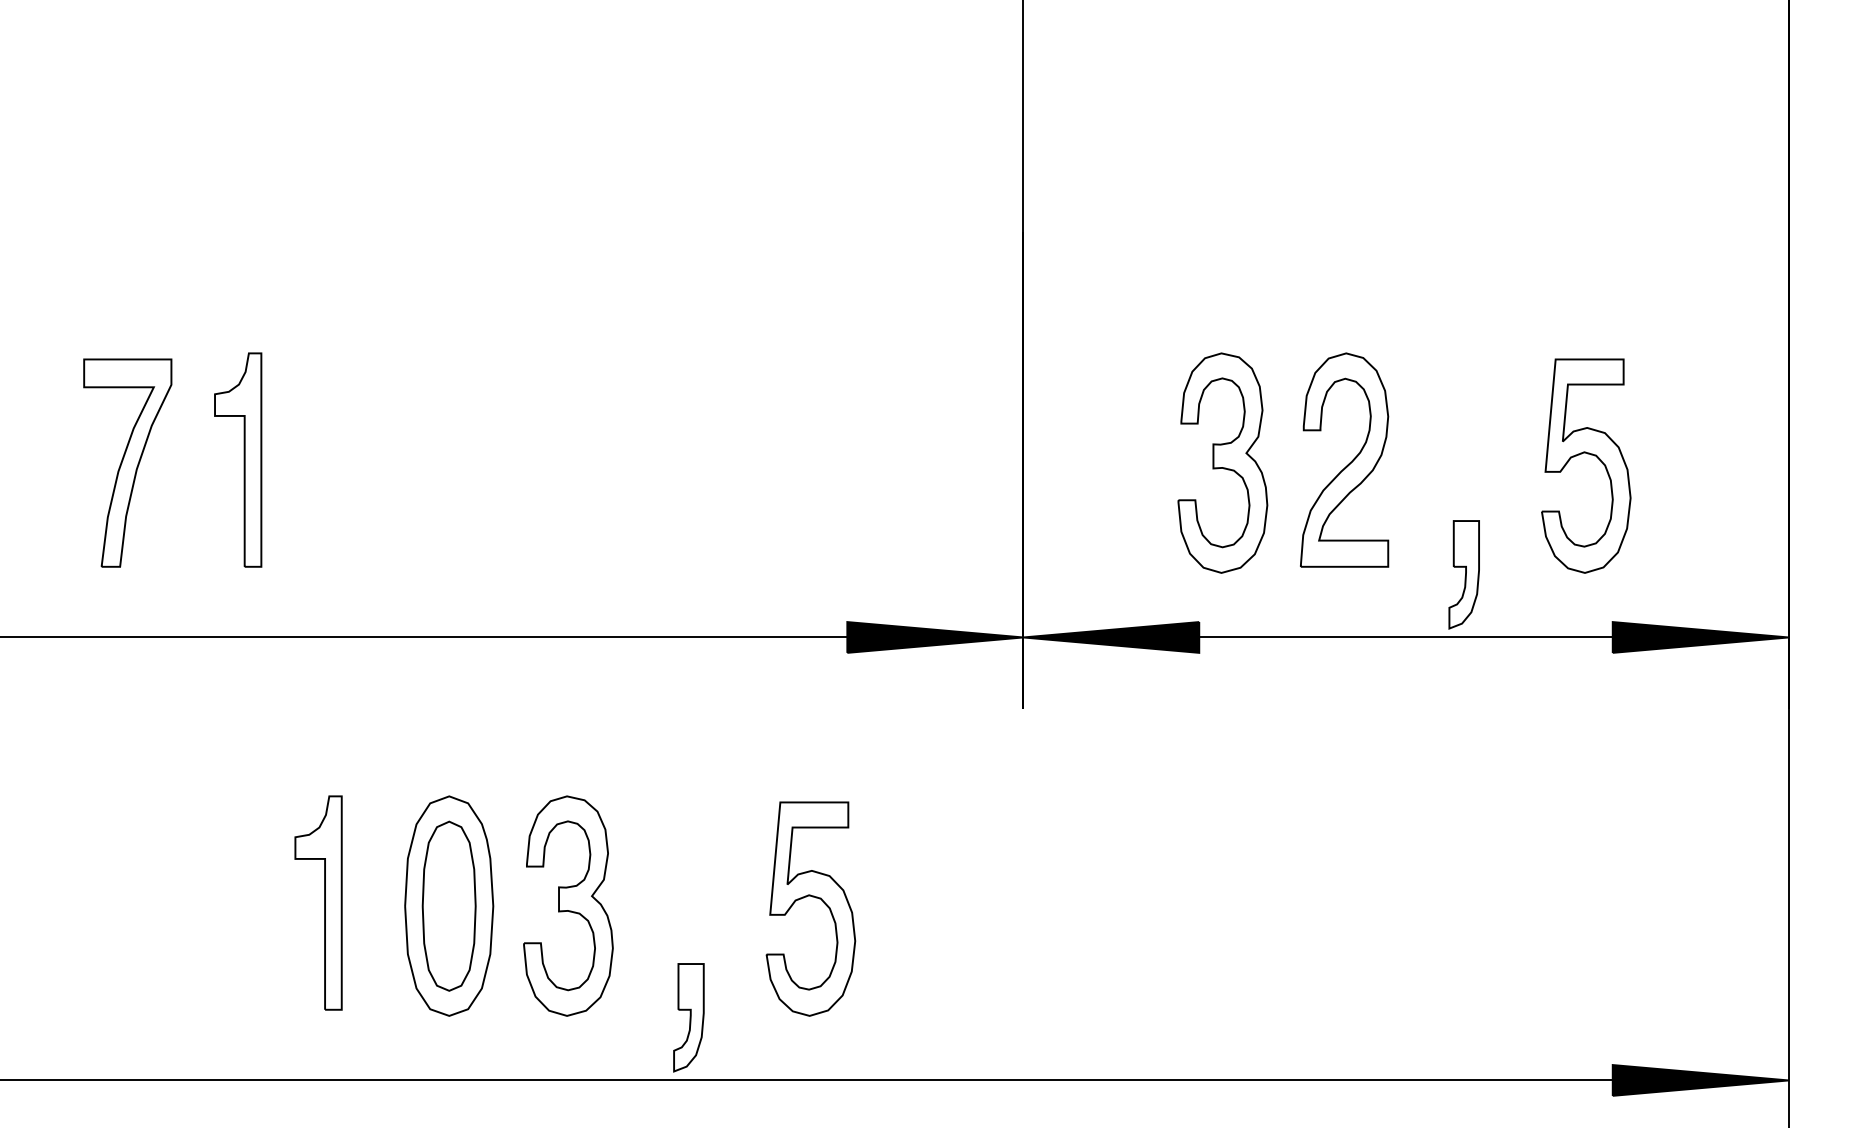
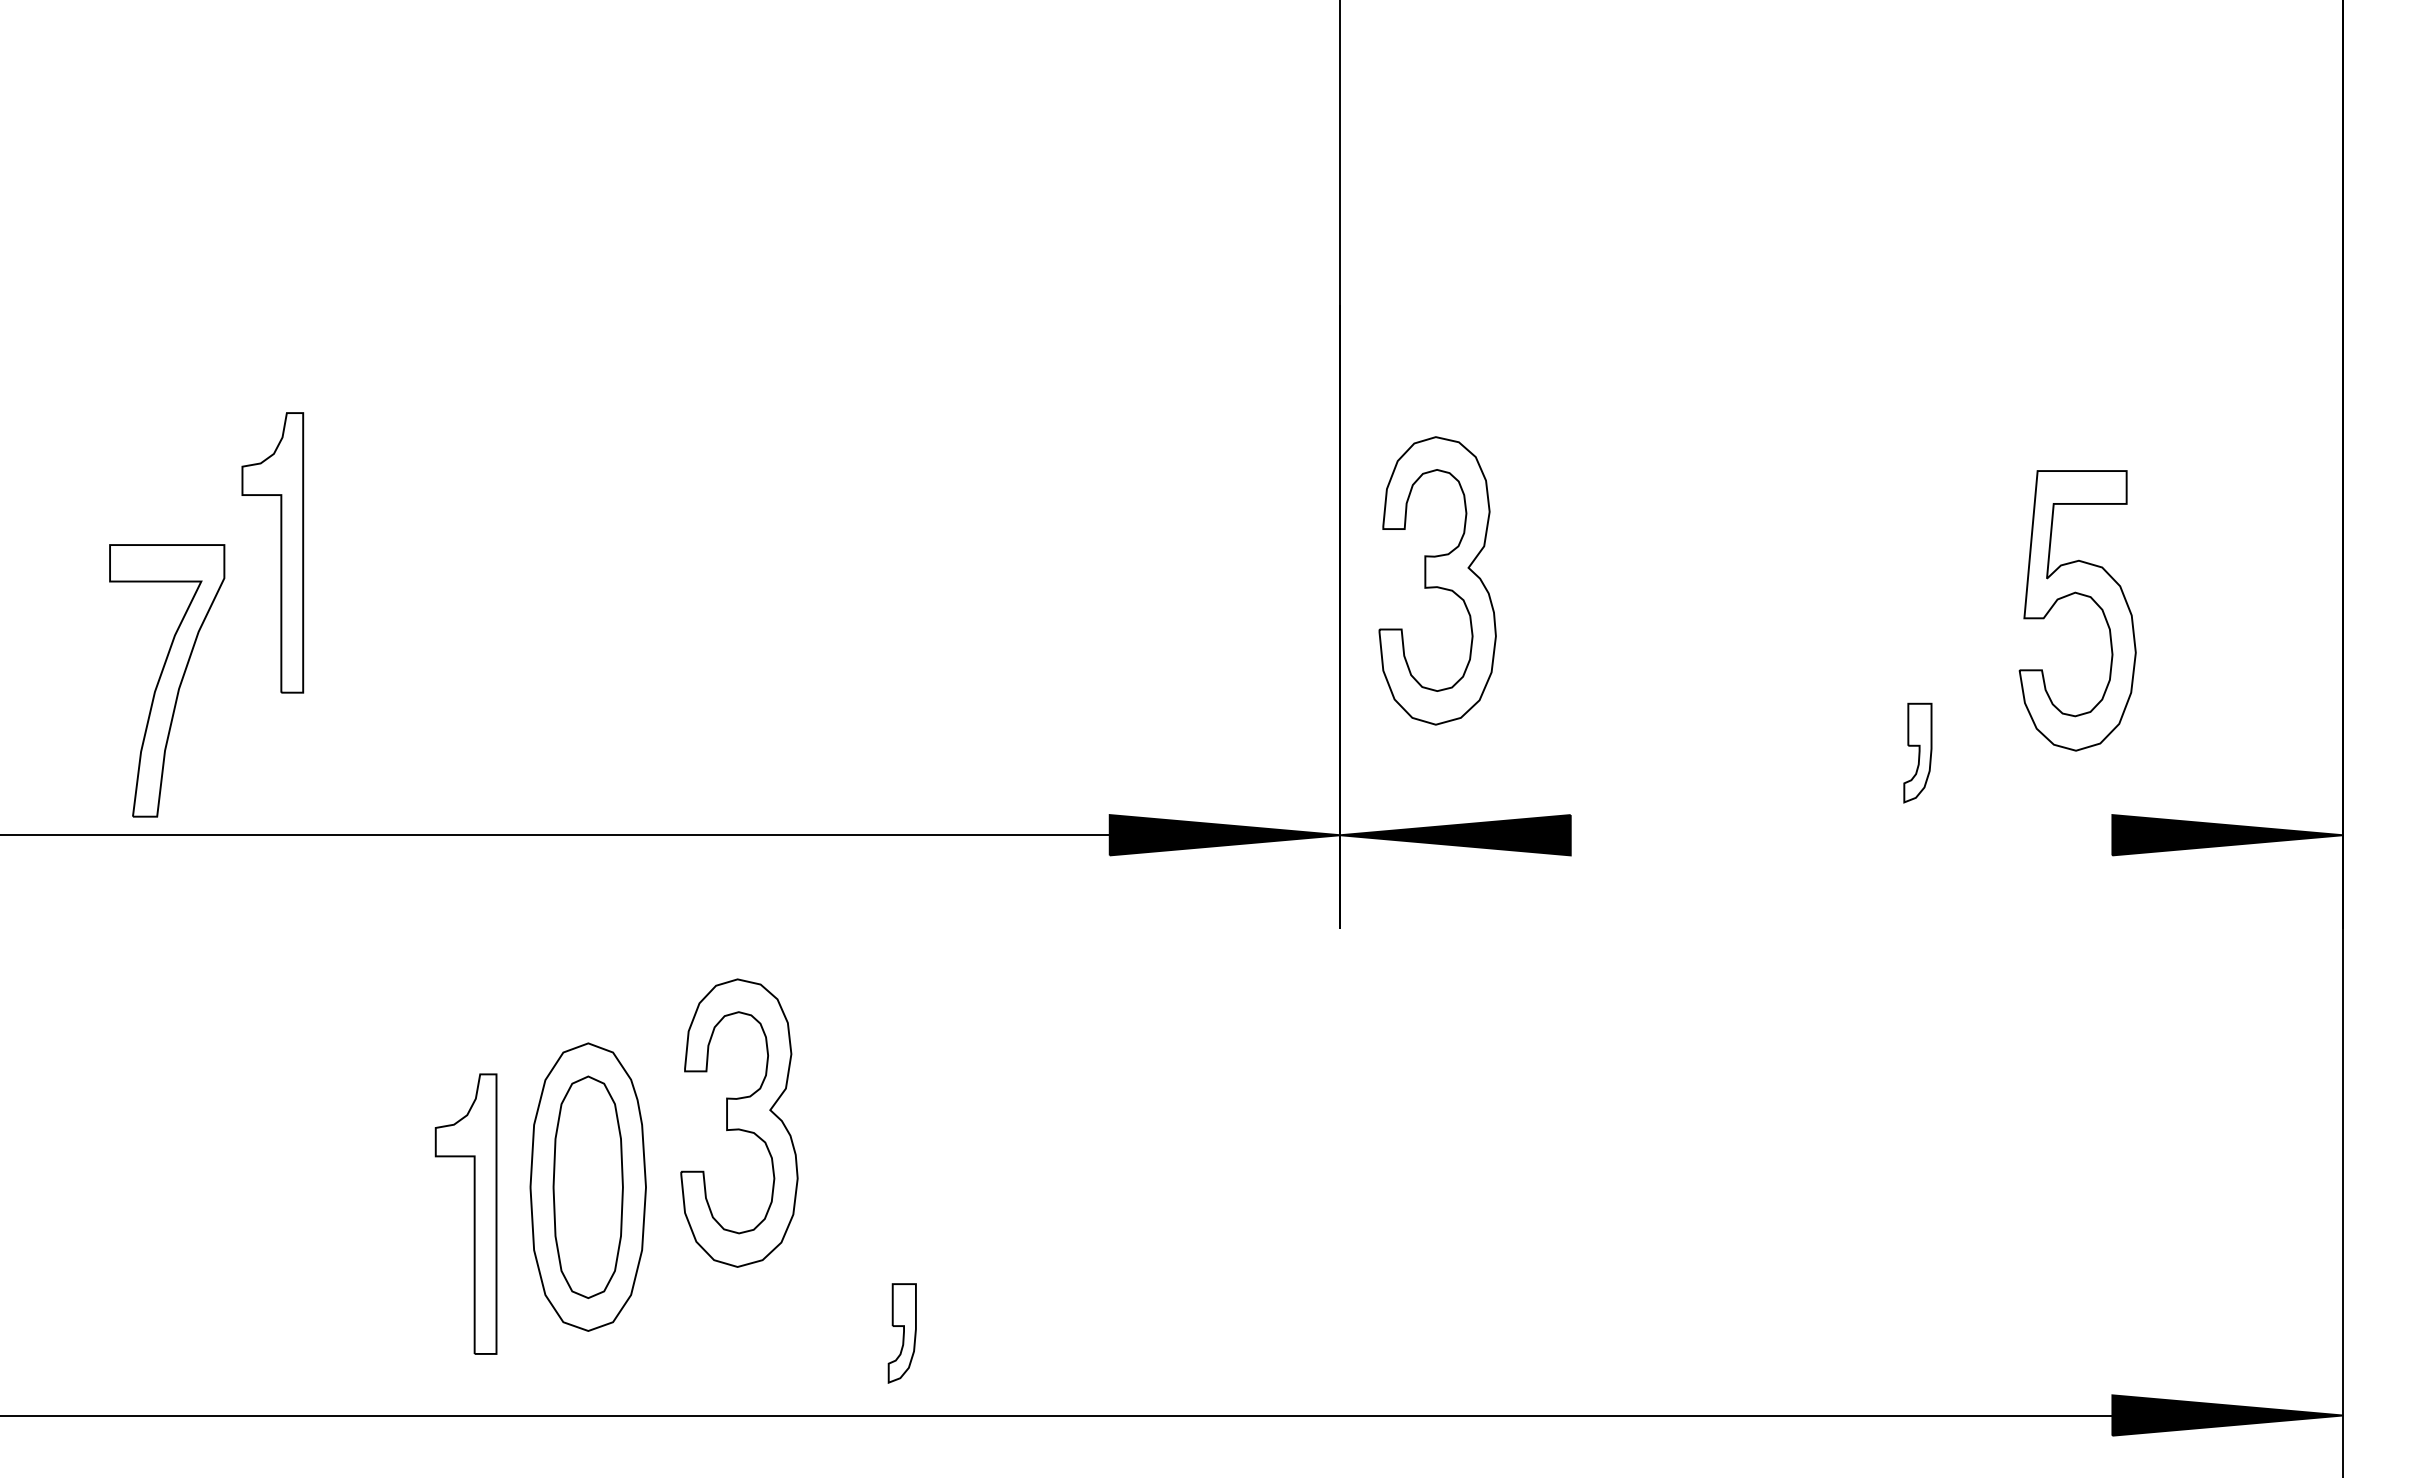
part: (244, 459) -> (280, 552), moved
part: (128, 462) -> (167, 680), moved
part: (1222, 462) -> (1437, 580), moved
part: (1348, 463) -> (1766, 607), removed
part: (1463, 574) -> (1917, 752), size x0.7
line: (1405, 637) -> (1841, 835), removed
part: (815, 897) -> (1067, 1176), removed
part: (324, 902) -> (473, 1213), moved
part: (568, 905) -> (739, 1122), moved
part: (689, 1017) -> (902, 1333), size x0.7

